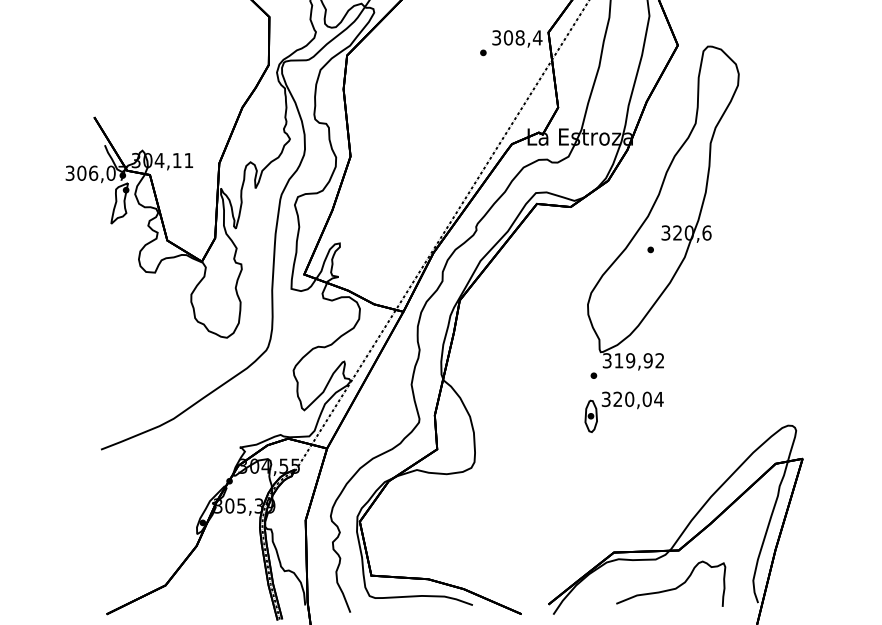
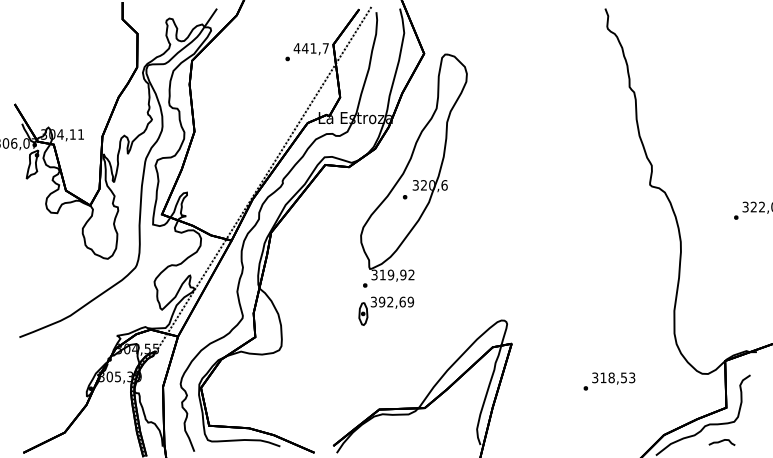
text: (517, 37) -> (311, 48), 308,4 -> 441,7
text: (638, 398) -> (396, 301), 320,04 -> 392,69
curve: (671, 588) -> (419, 434), removed

